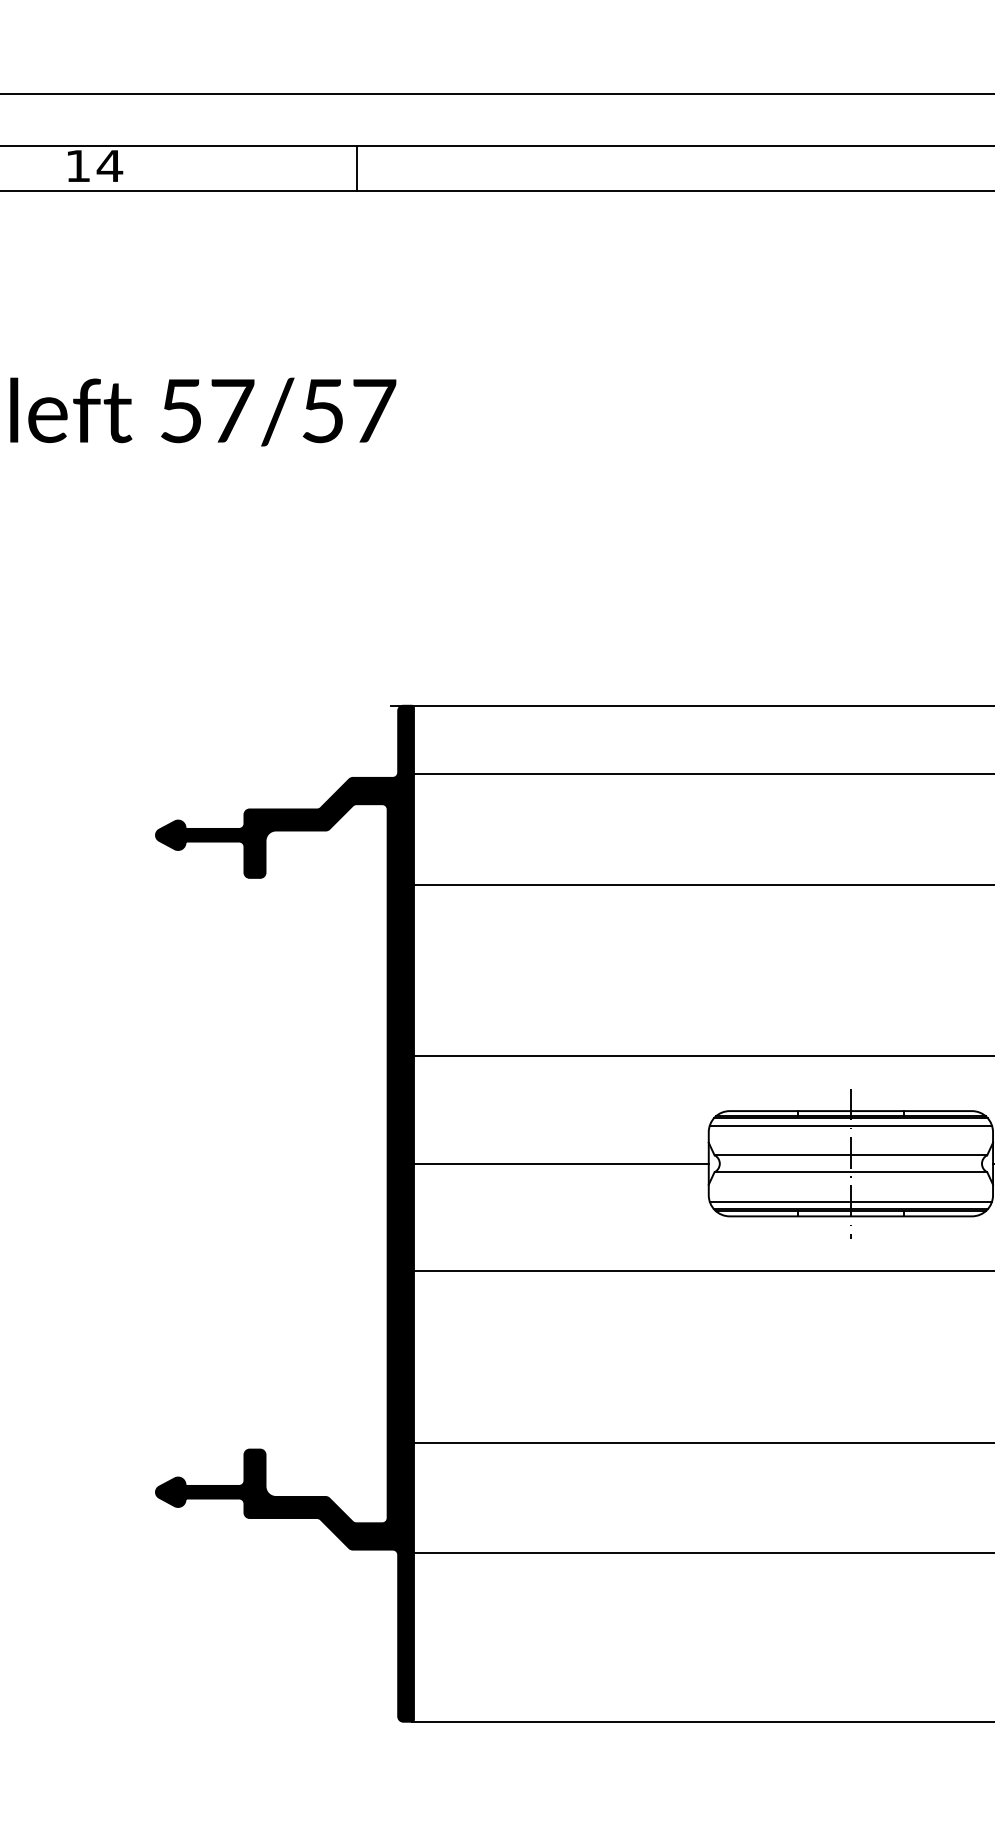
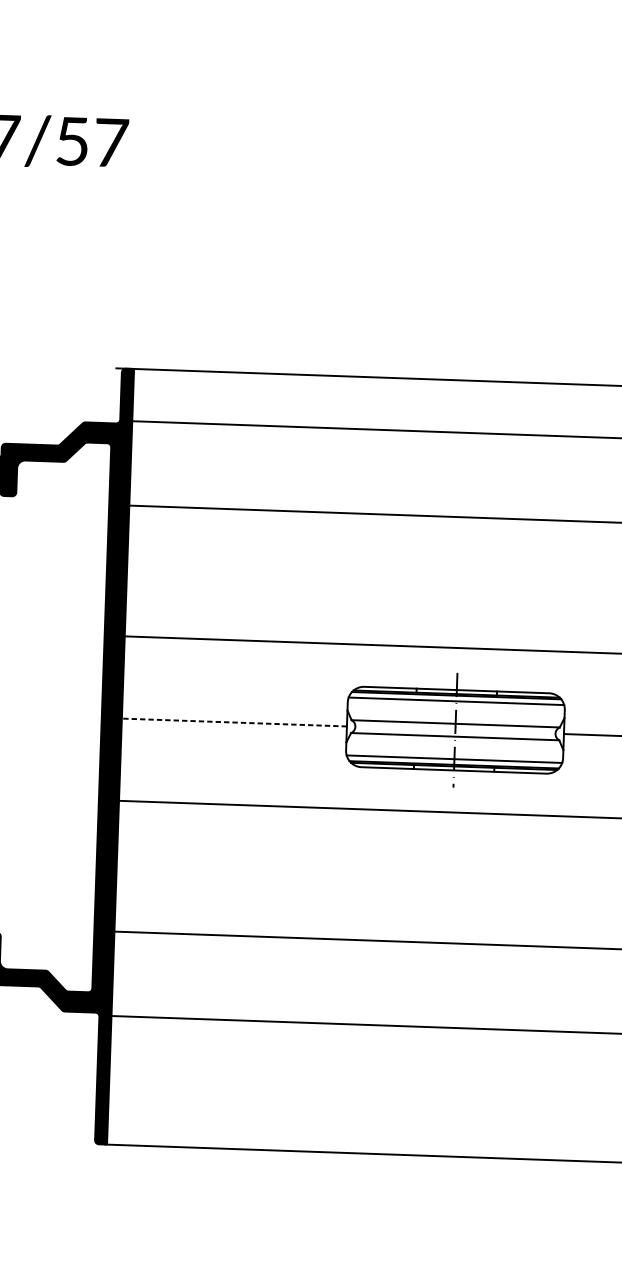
line: (560, 1163) -> (233, 722), solid -> dashed

